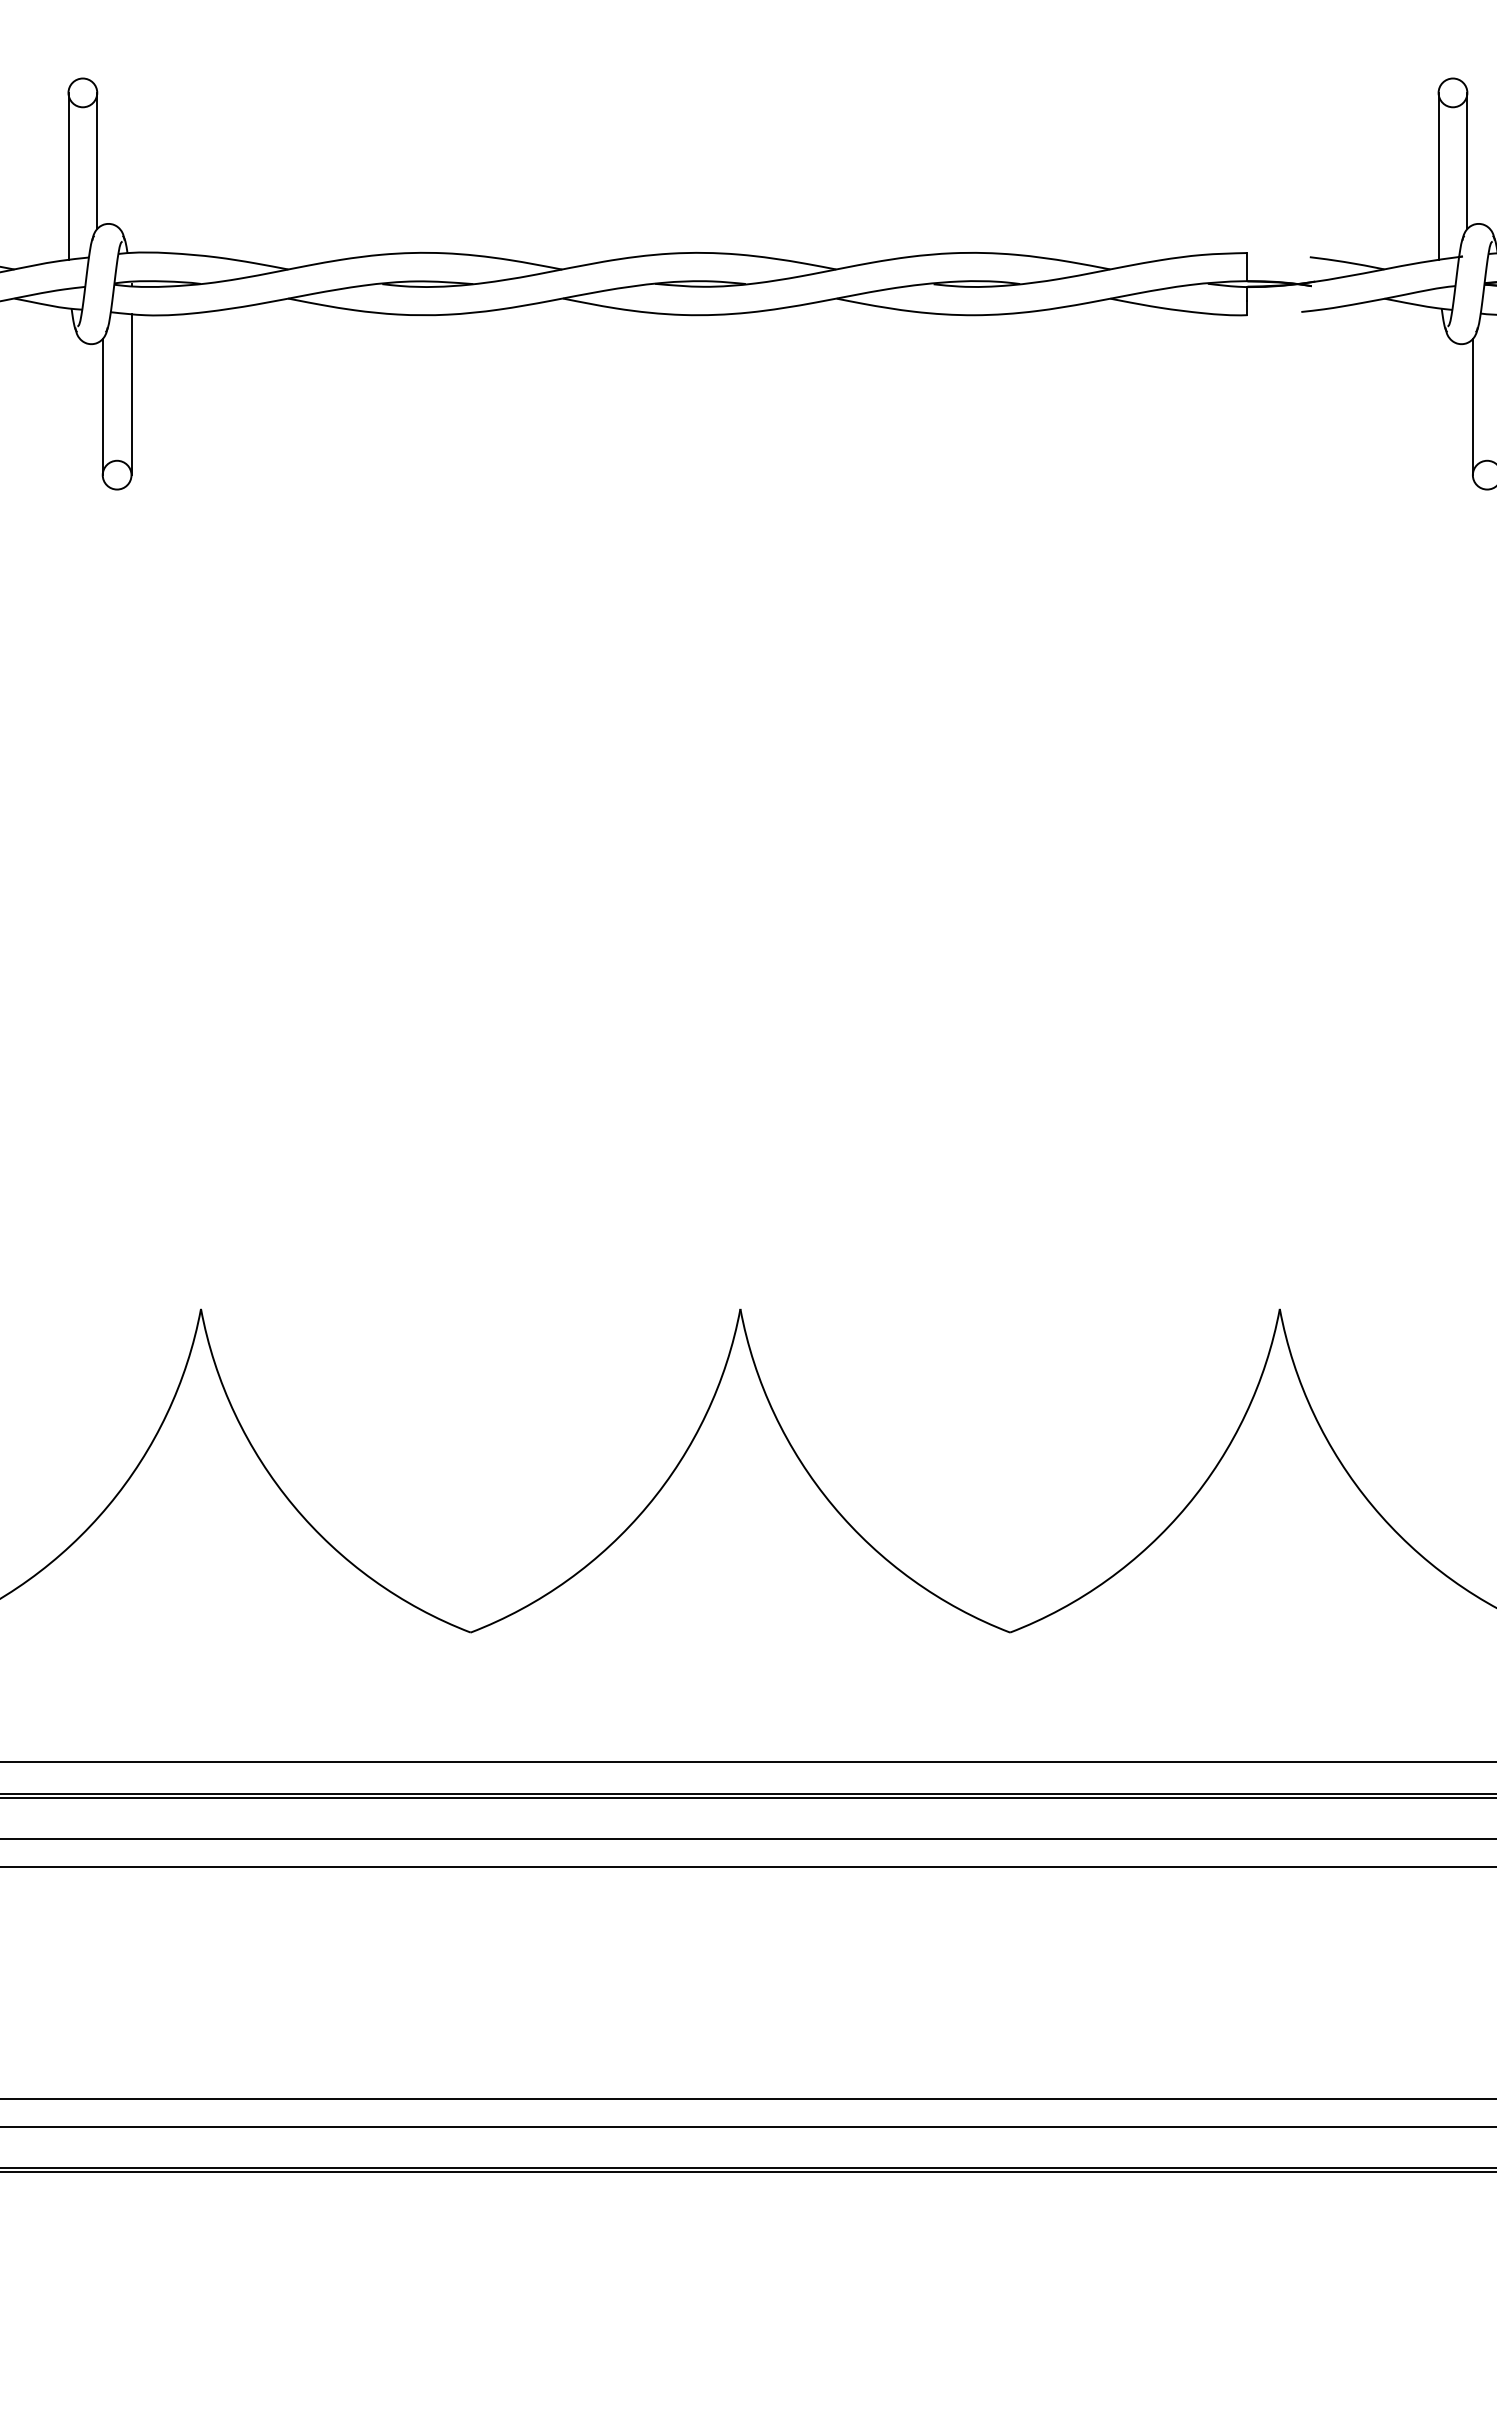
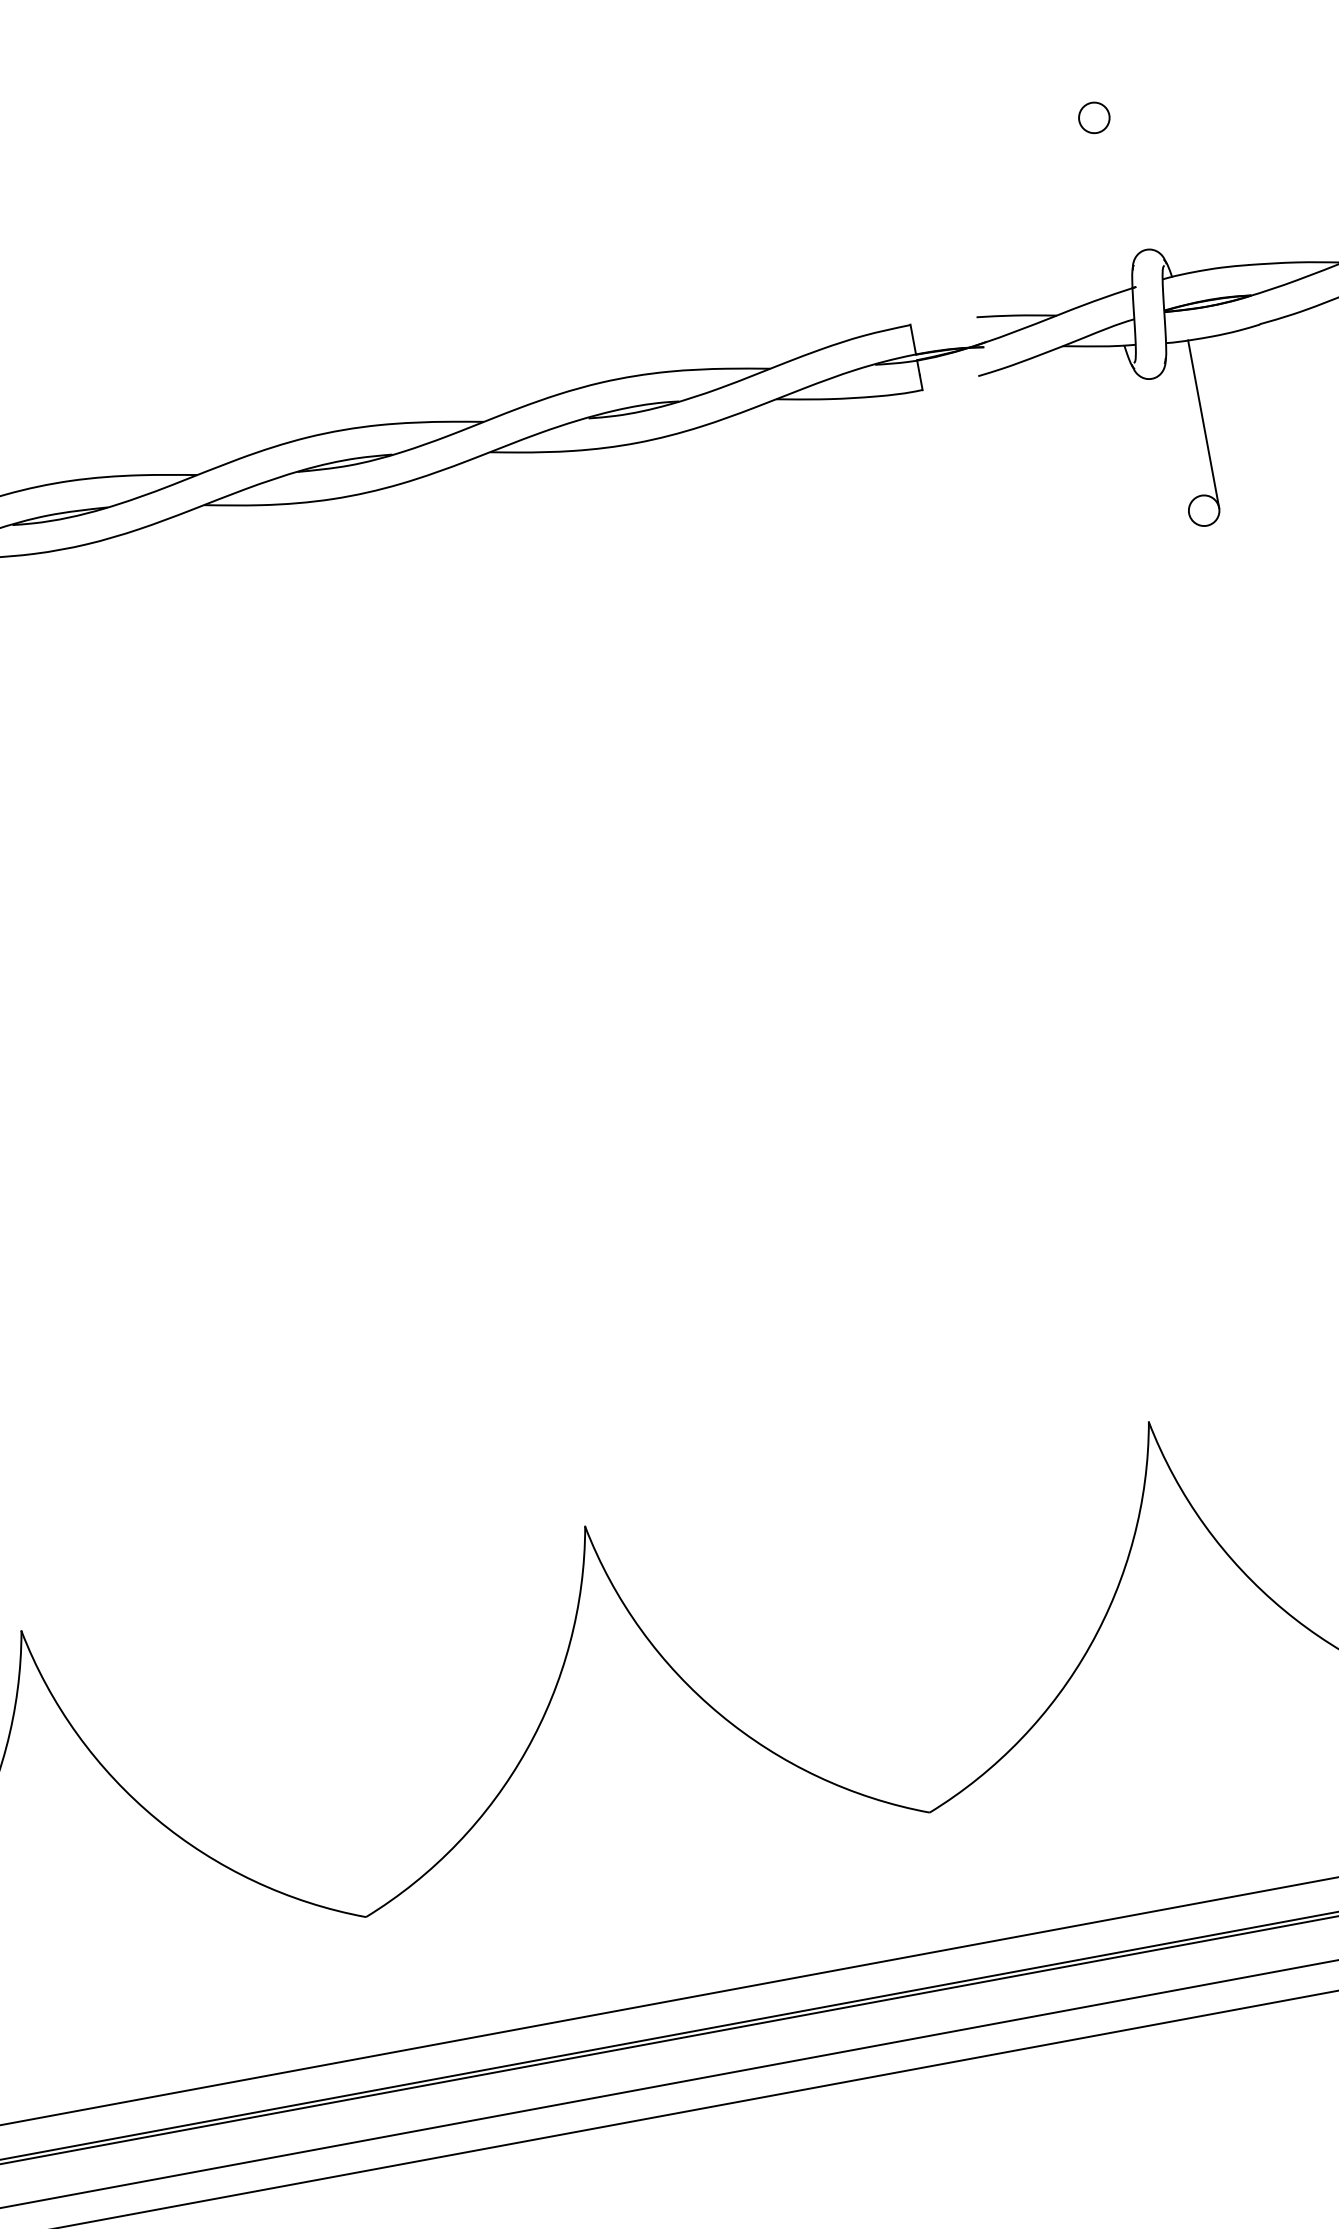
line: (1467, 160) -> (1122, 185), removed
line: (1438, 176) -> (1095, 208), removed
line: (1472, 406) -> (1175, 441), removed

